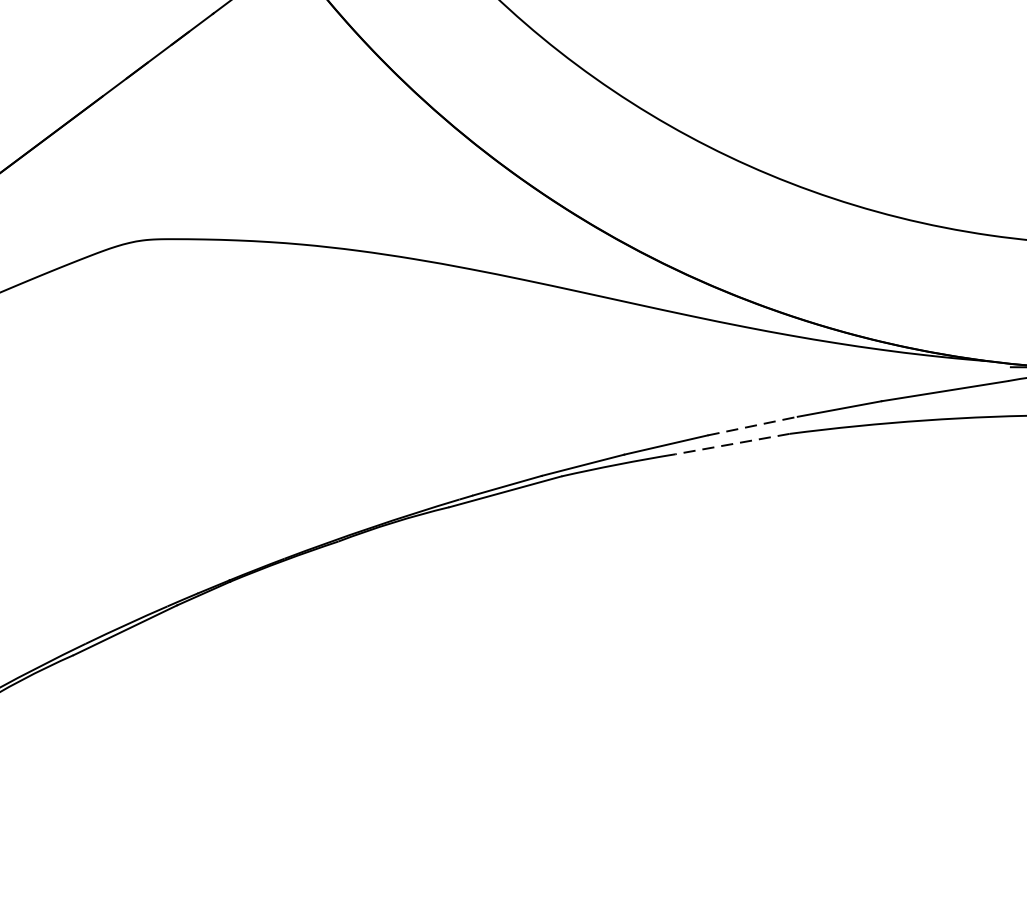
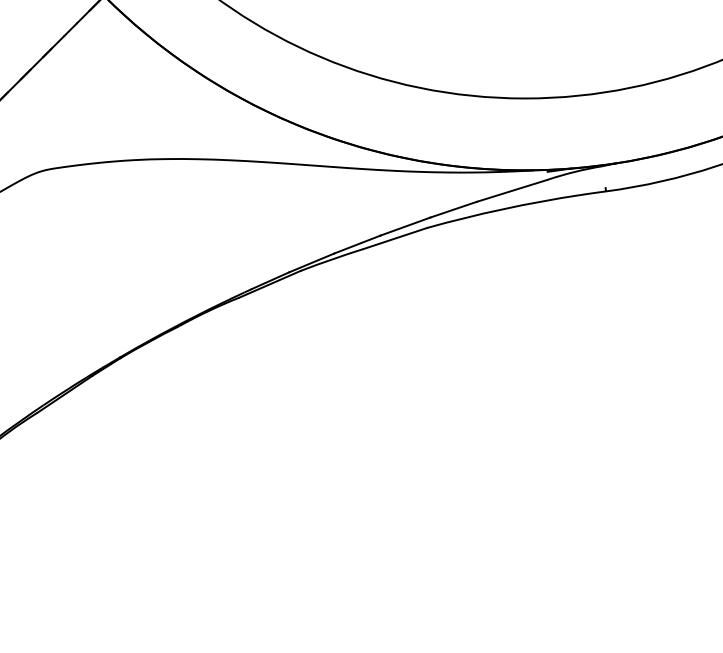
line: (752, 425) -> (405, 226), dashed -> solid
line: (730, 443) -> (394, 238), dashed -> solid

